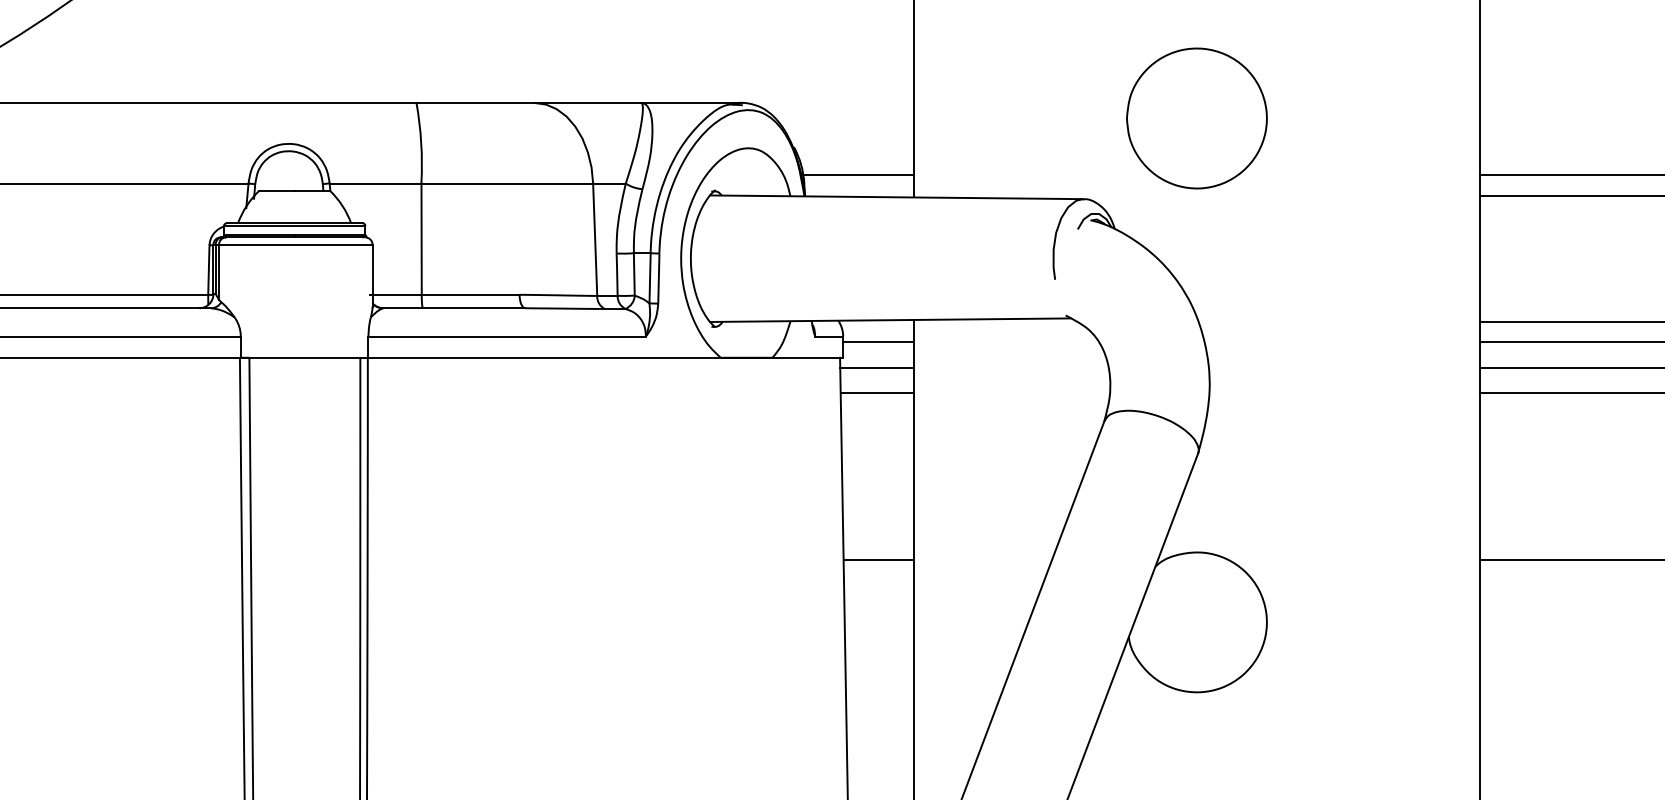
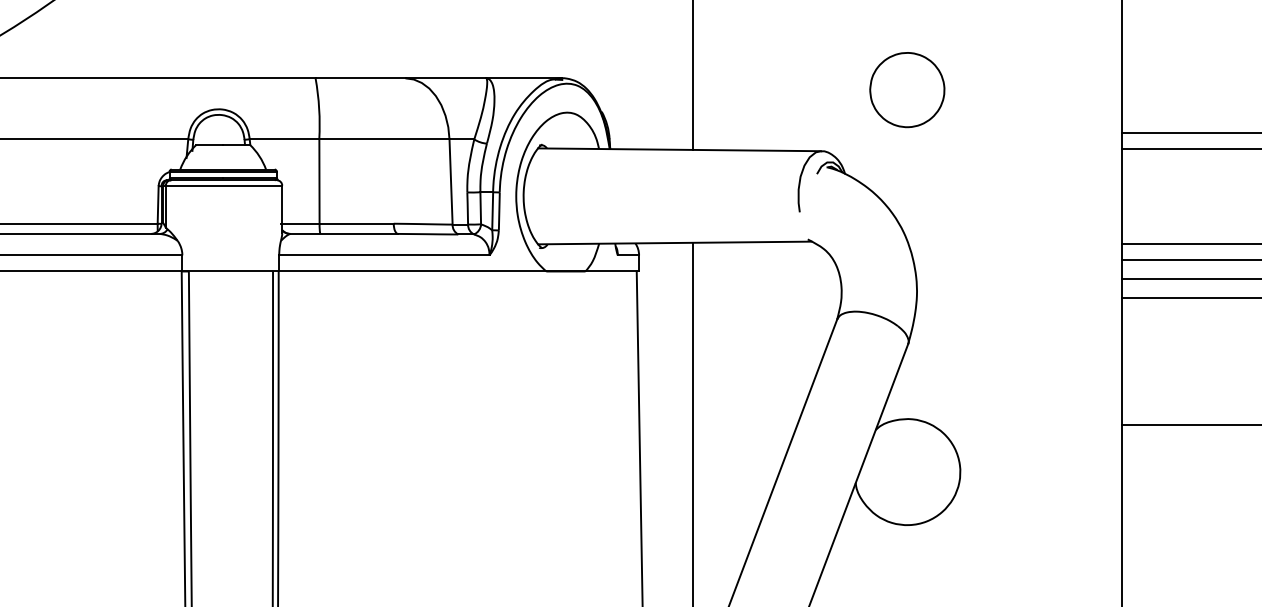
part: (1196, 118) -> (906, 90), size x0.7
line: (857, 175) -> (649, 133), removed
line: (878, 342) -> (665, 259), removed
line: (876, 367) -> (664, 278), removed
line: (876, 393) -> (664, 298), removed
line: (878, 560) -> (665, 425), removed

